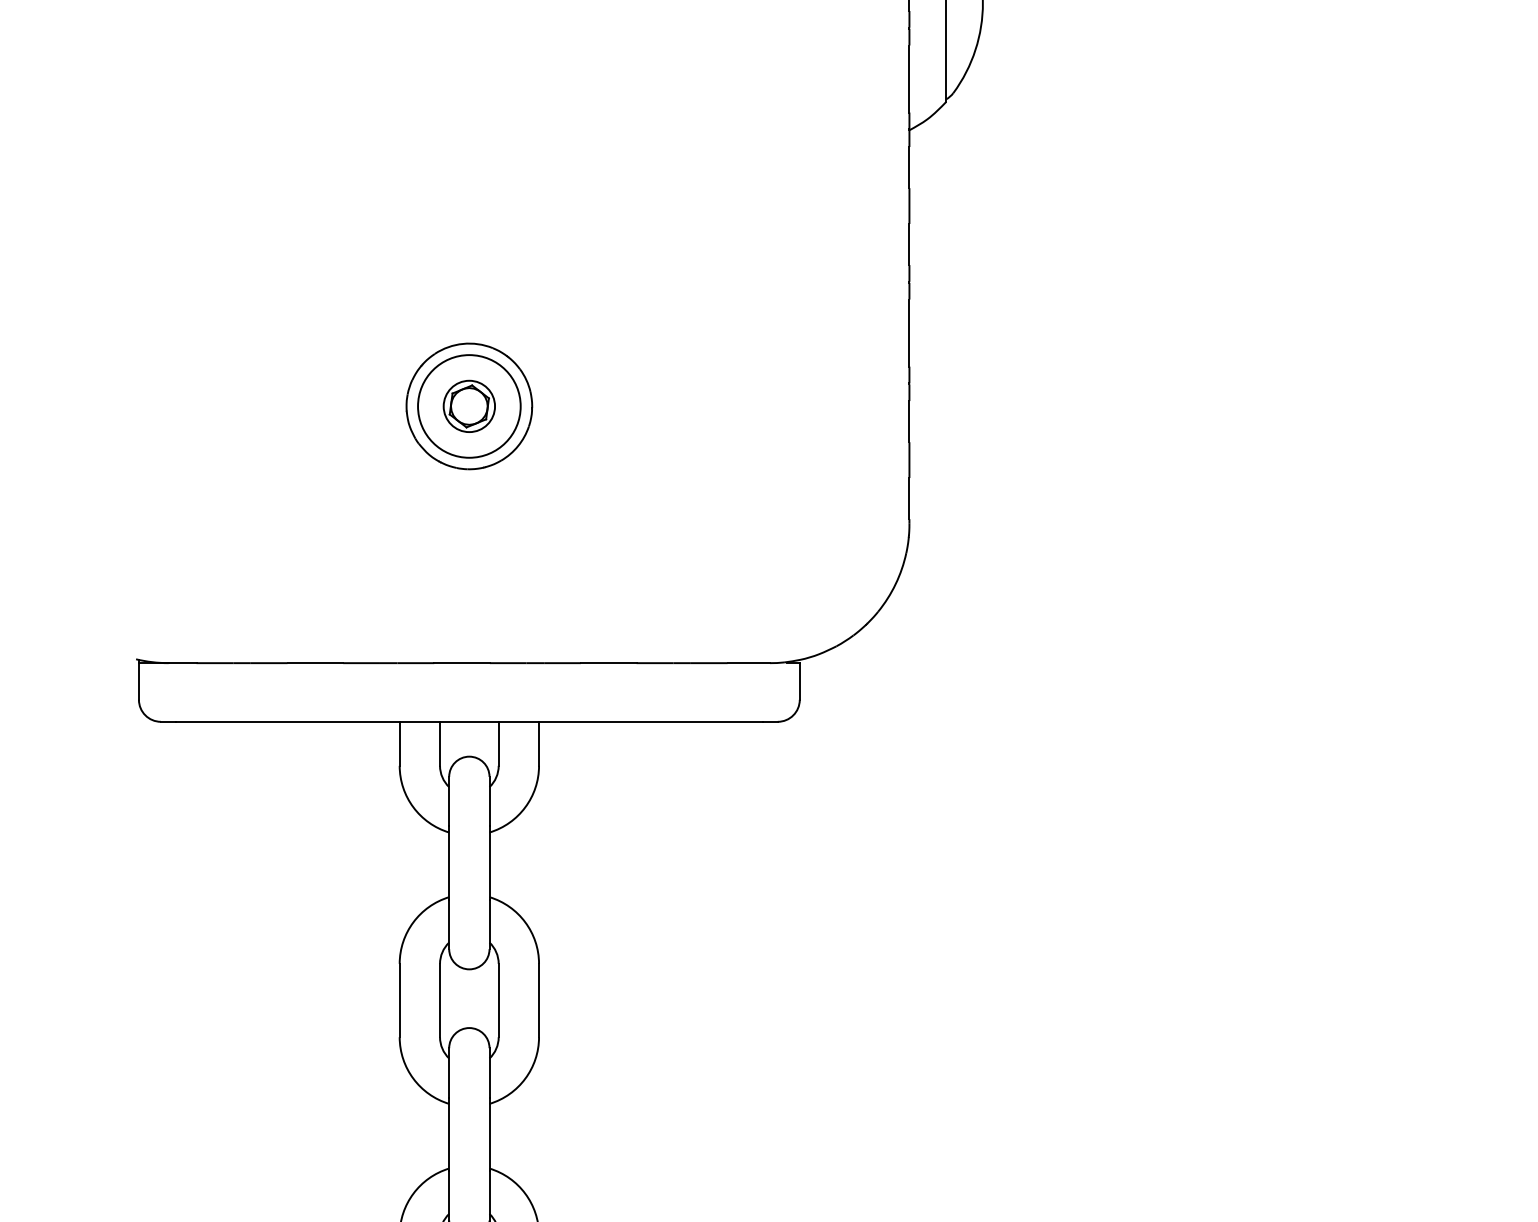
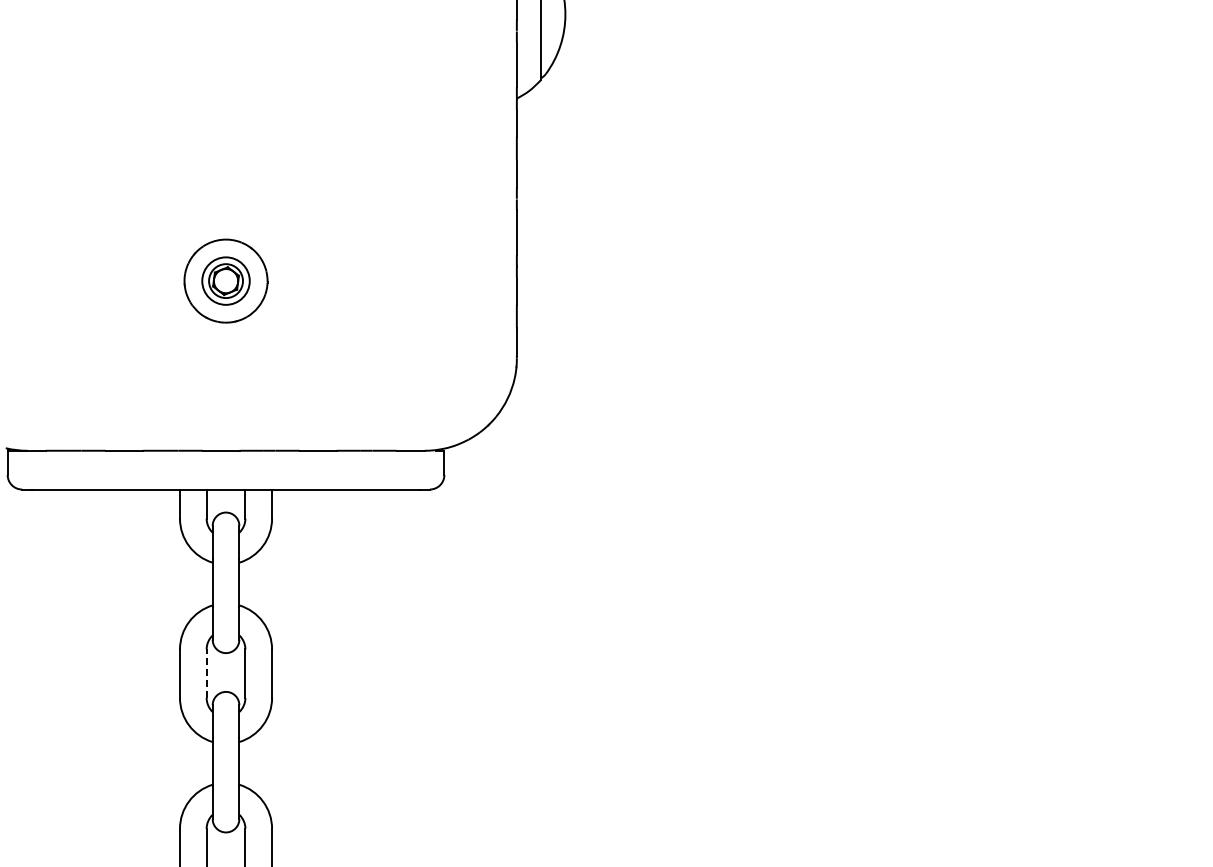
circle: (468, 407) -> (225, 281), size x0.7
line: (439, 1000) -> (206, 673), solid -> dashed

